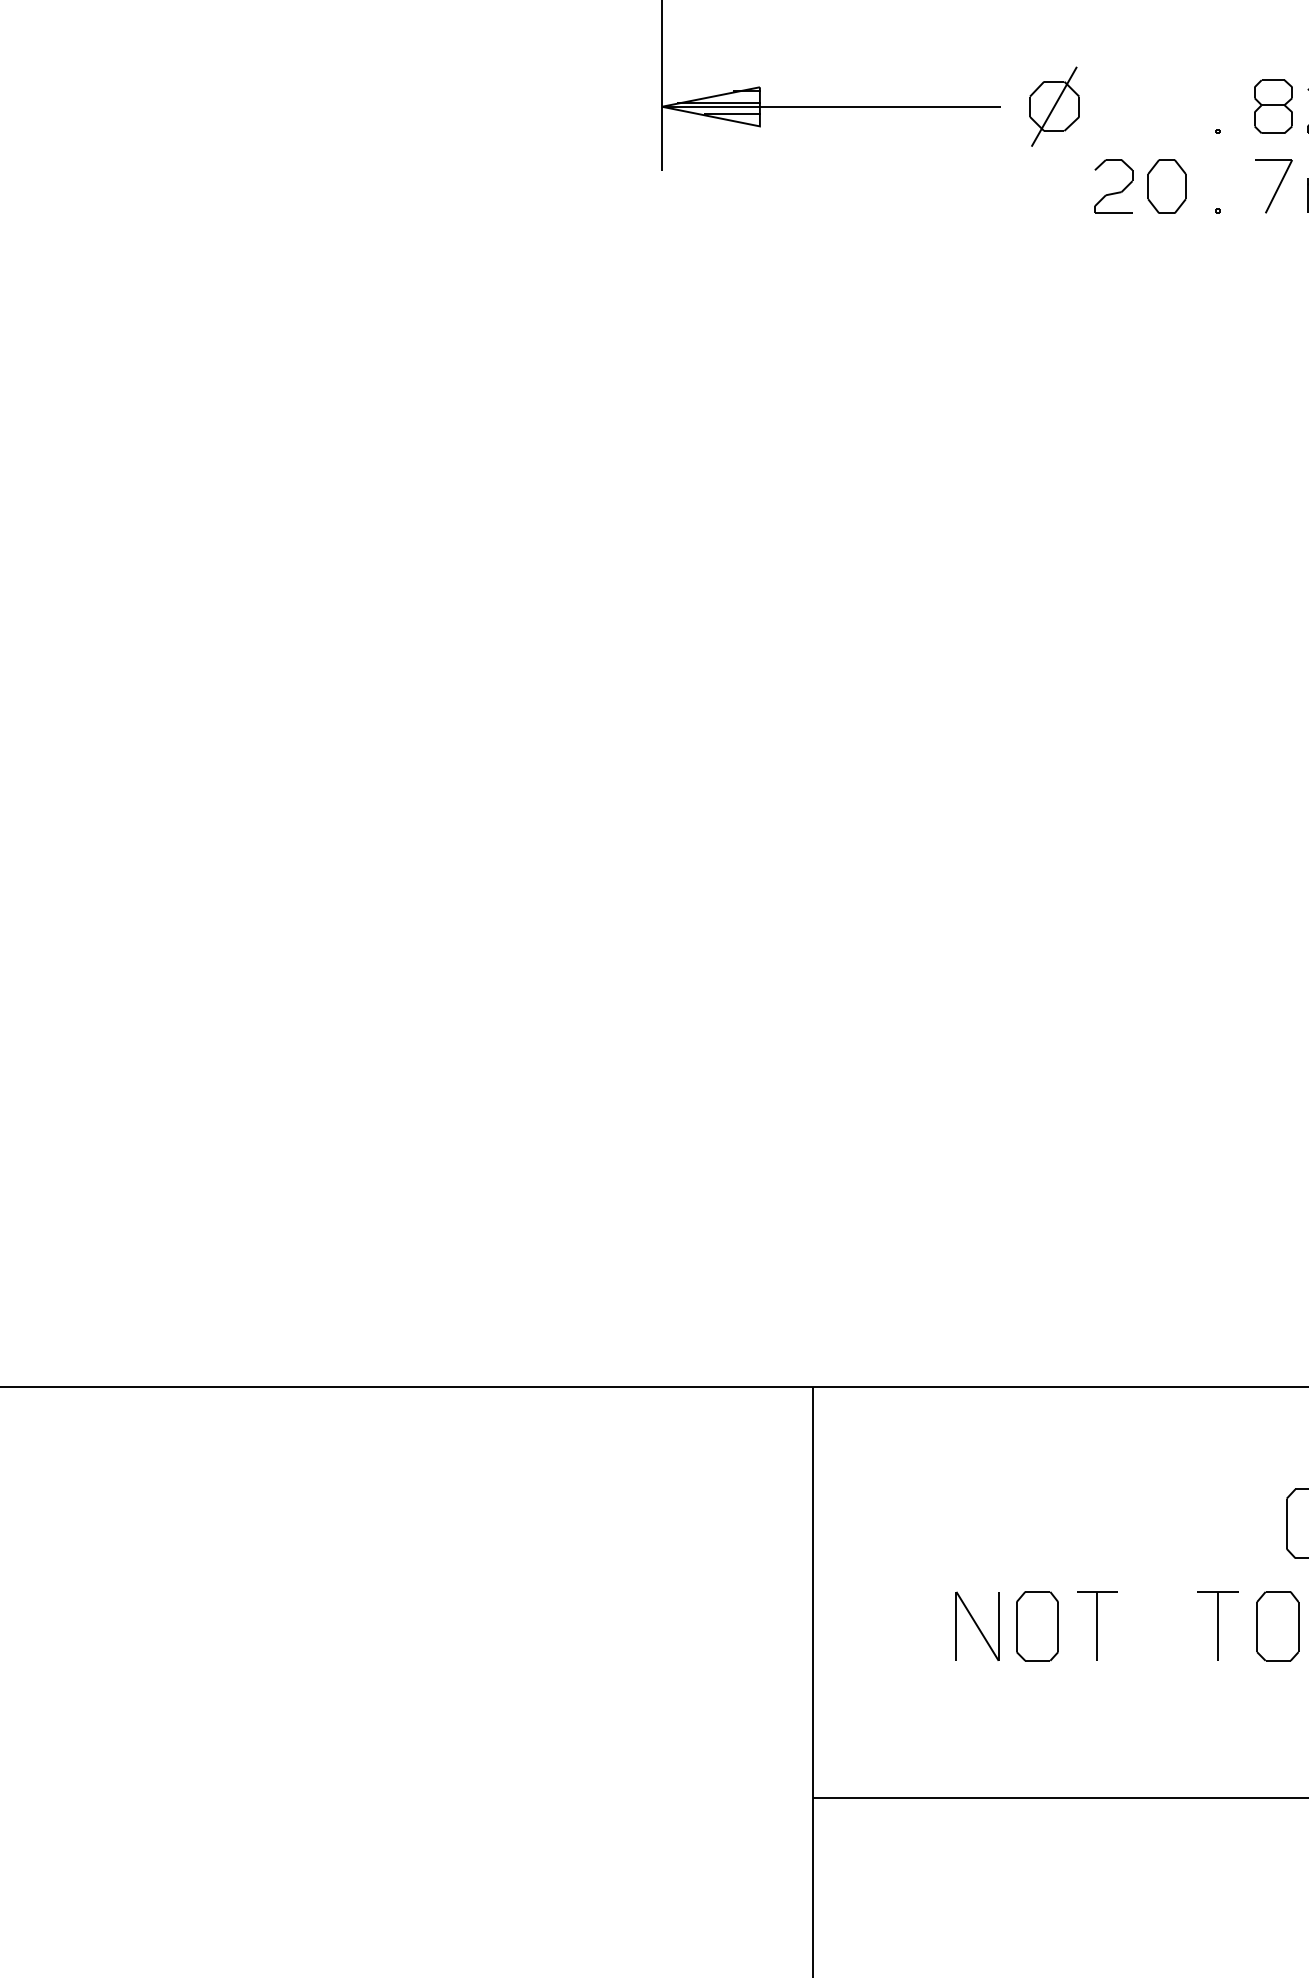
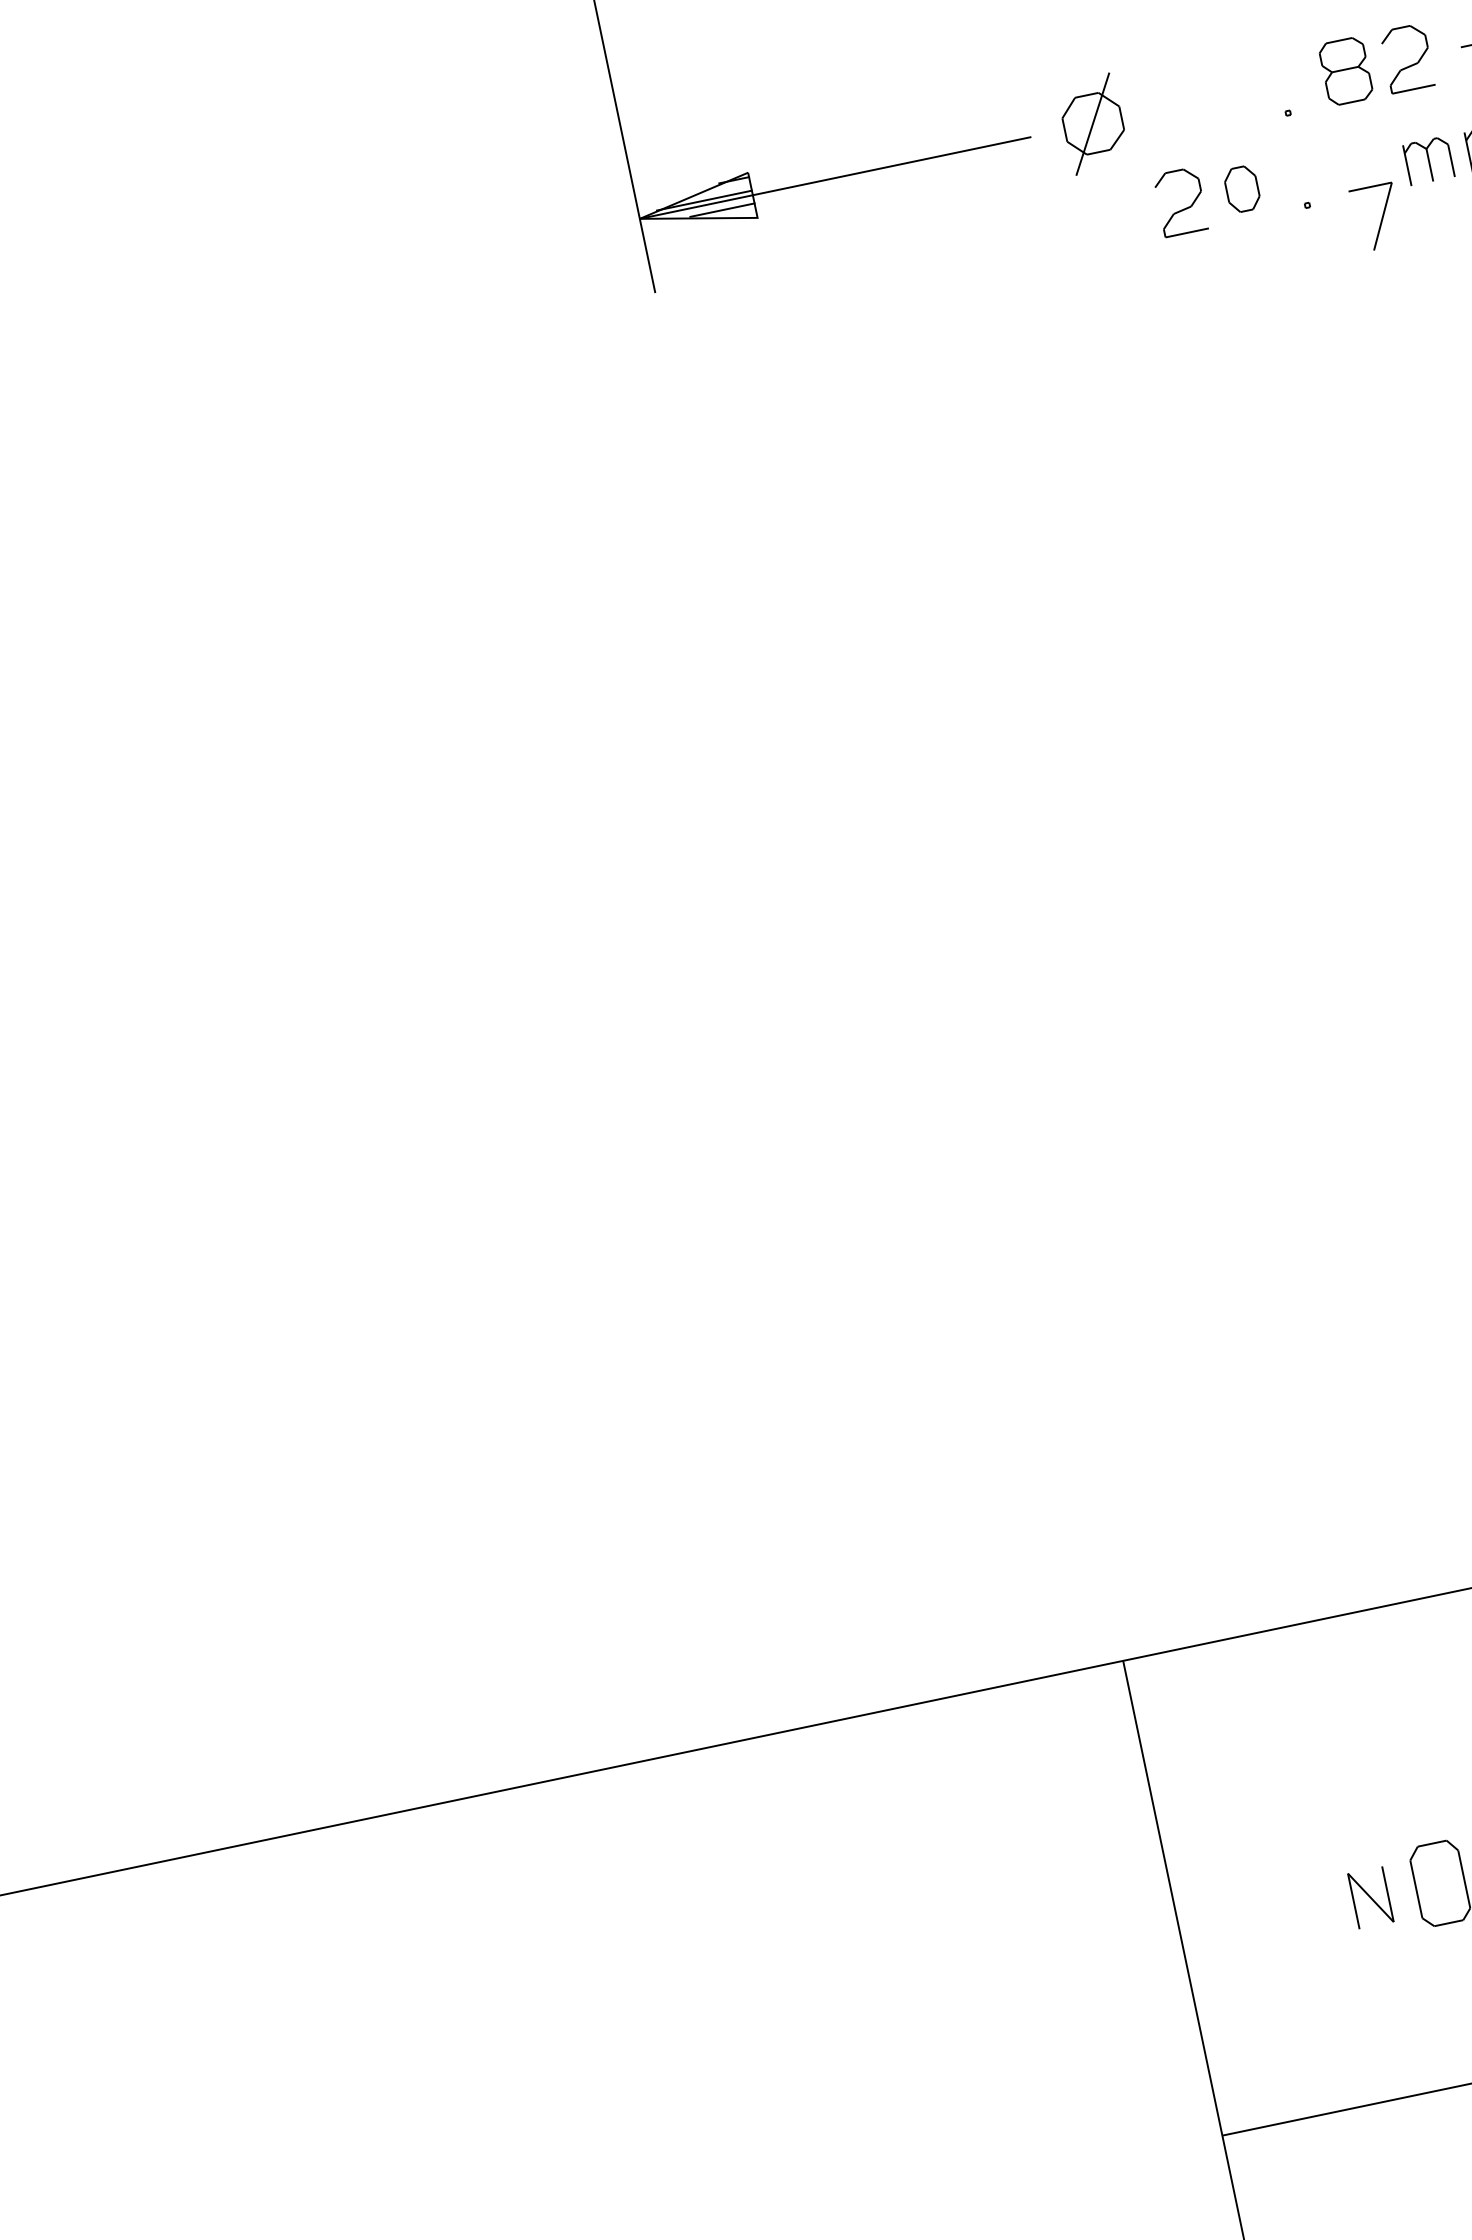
part: (1166, 186) -> (1241, 189), size x0.7
part: (1273, 186) -> (1376, 217), moved
part: (977, 1625) -> (1370, 1896), size x0.7

